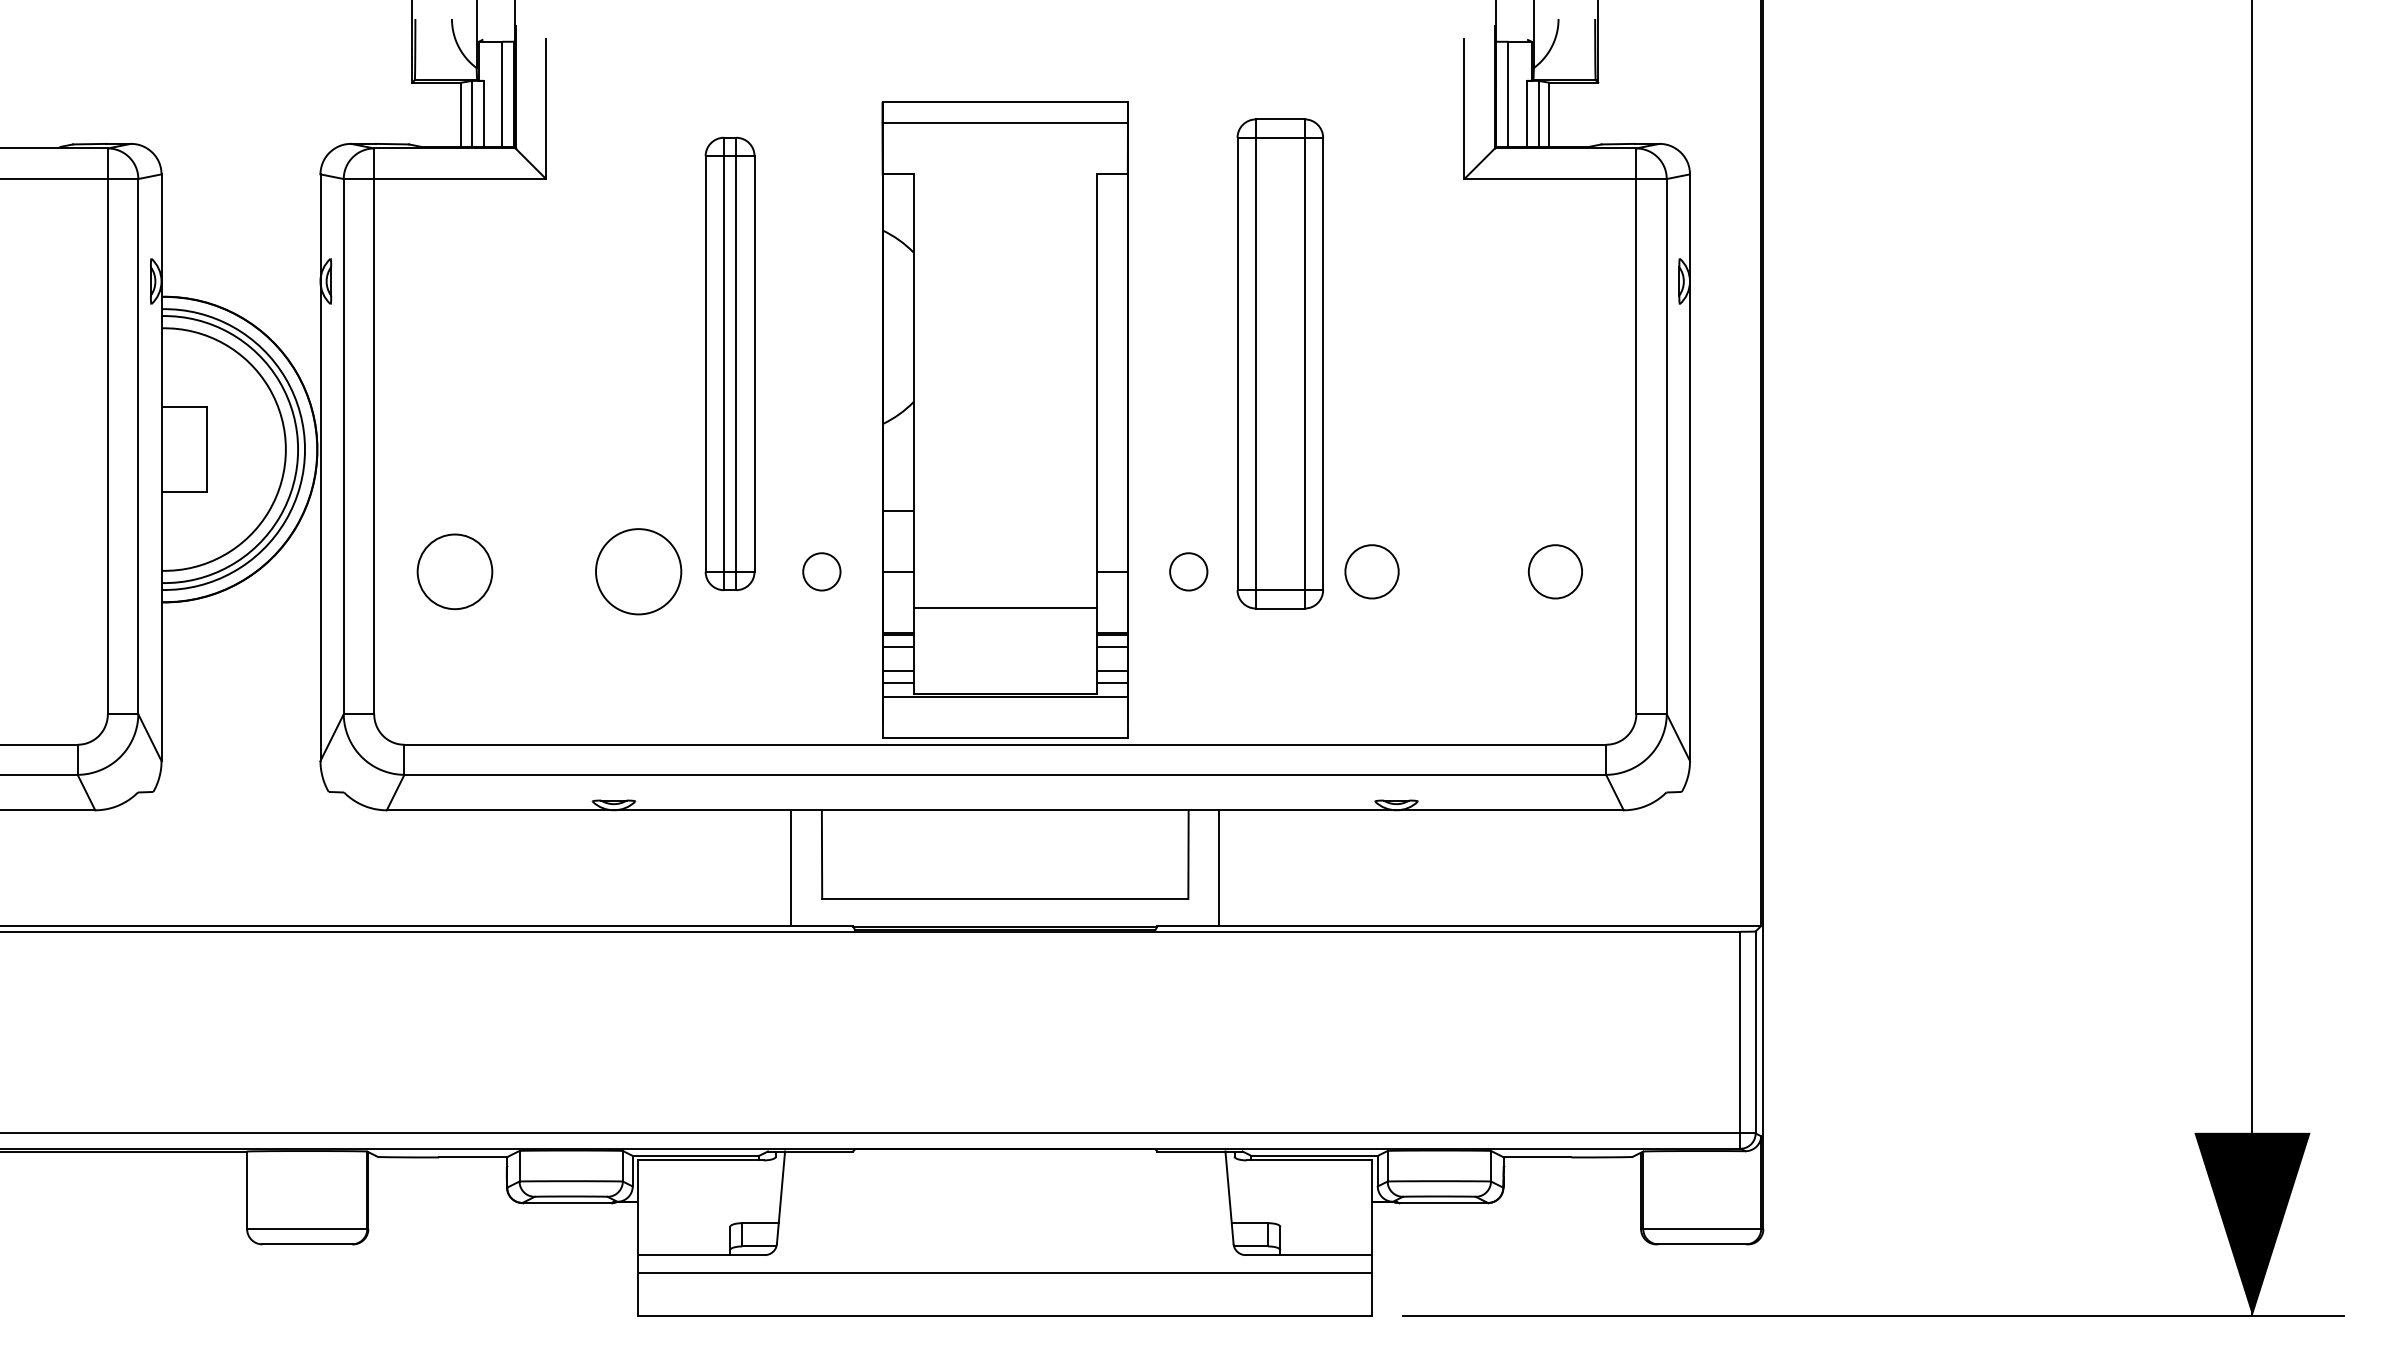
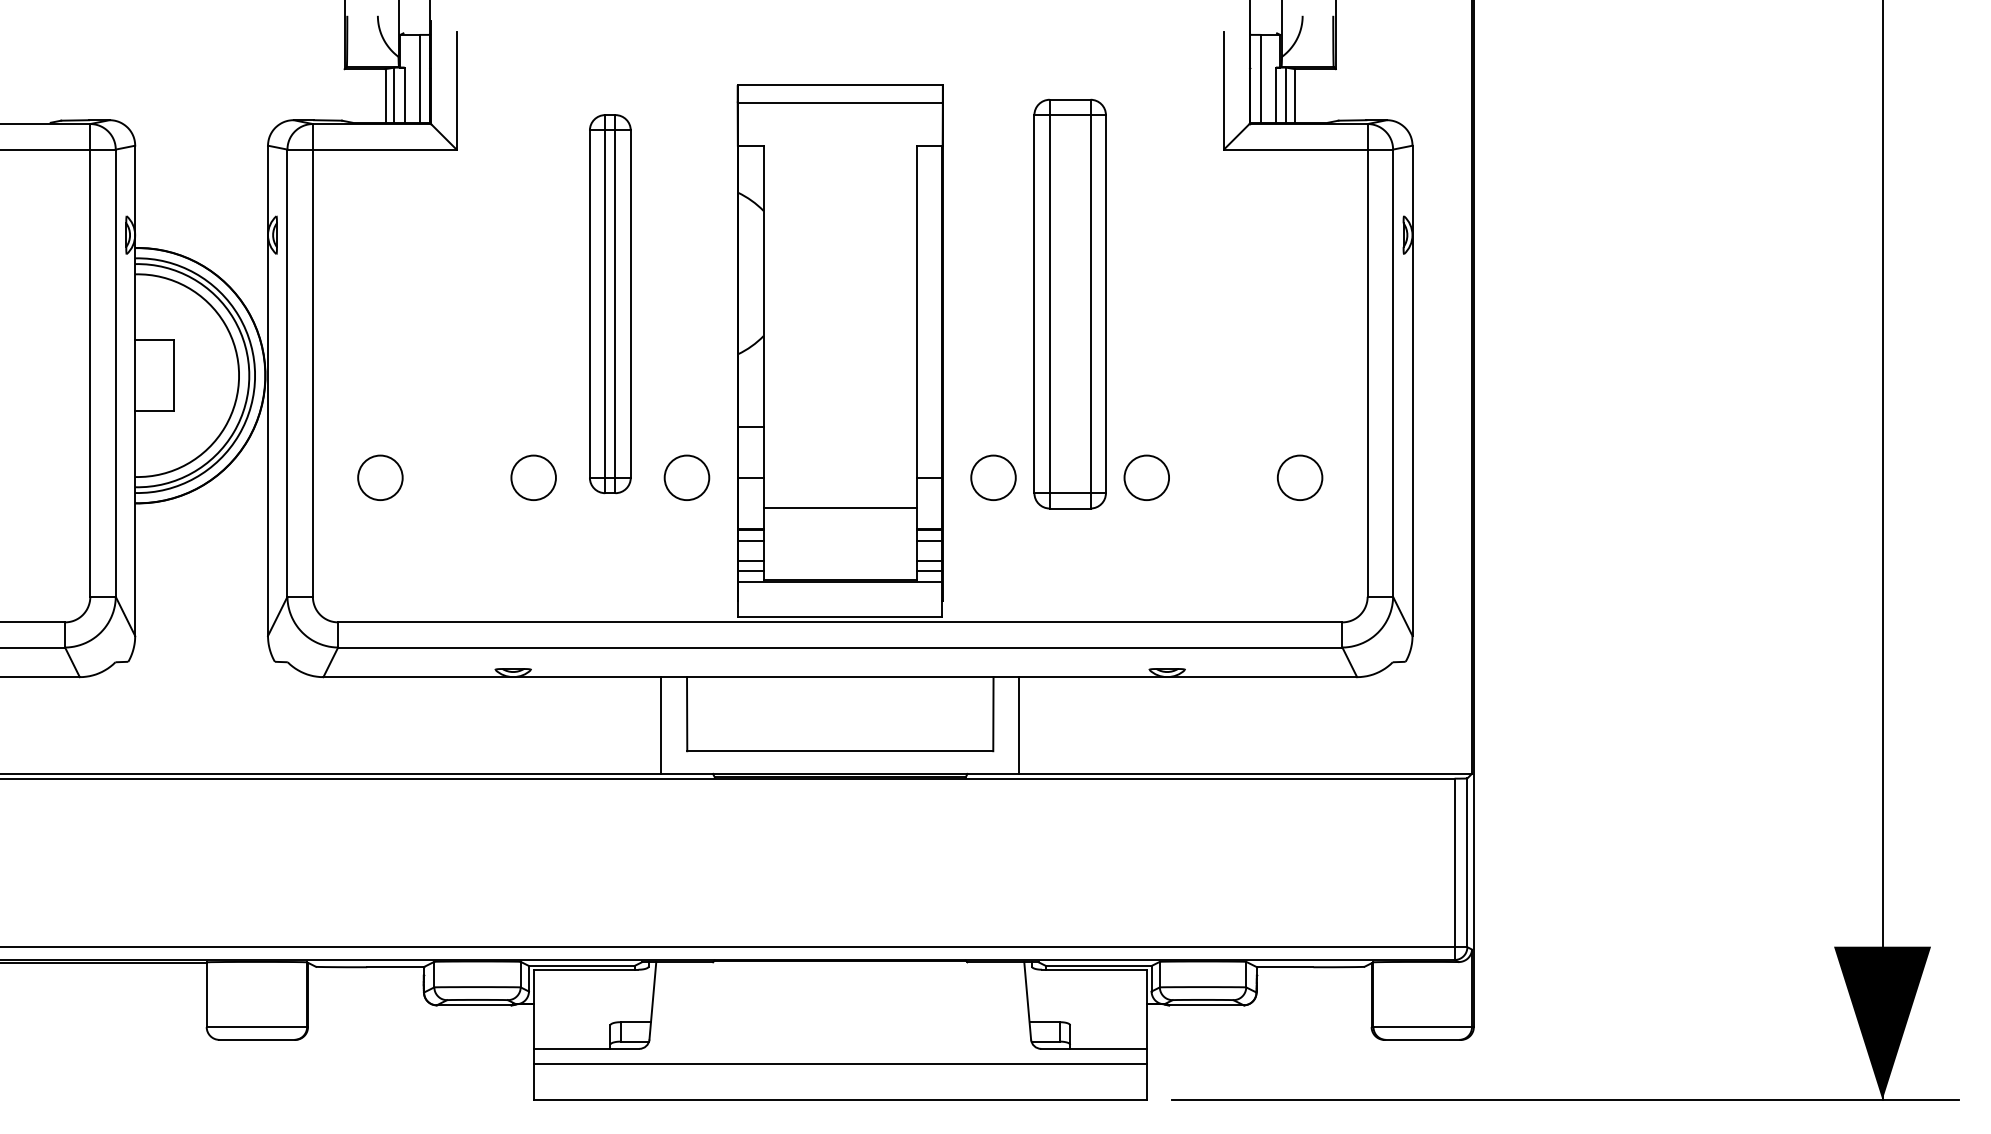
circle: (454, 571) -> (380, 477), size x0.71
circle: (637, 571) -> (532, 477), size x0.62
circle: (821, 571) -> (686, 477), size x1.43
circle: (1188, 571) -> (993, 477), size x1.43

